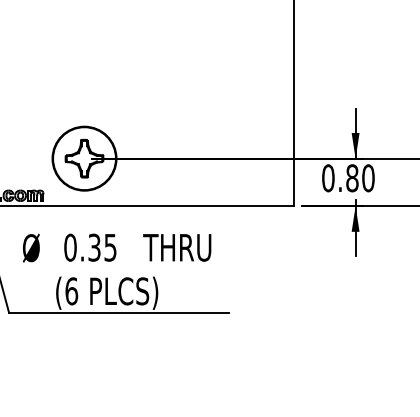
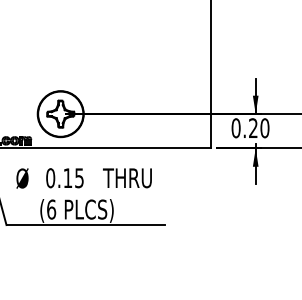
text: (352, 178) -> (253, 128), 0.80 -> 0.20
text: (93, 248) -> (67, 178), 0.35 -> 0.15

